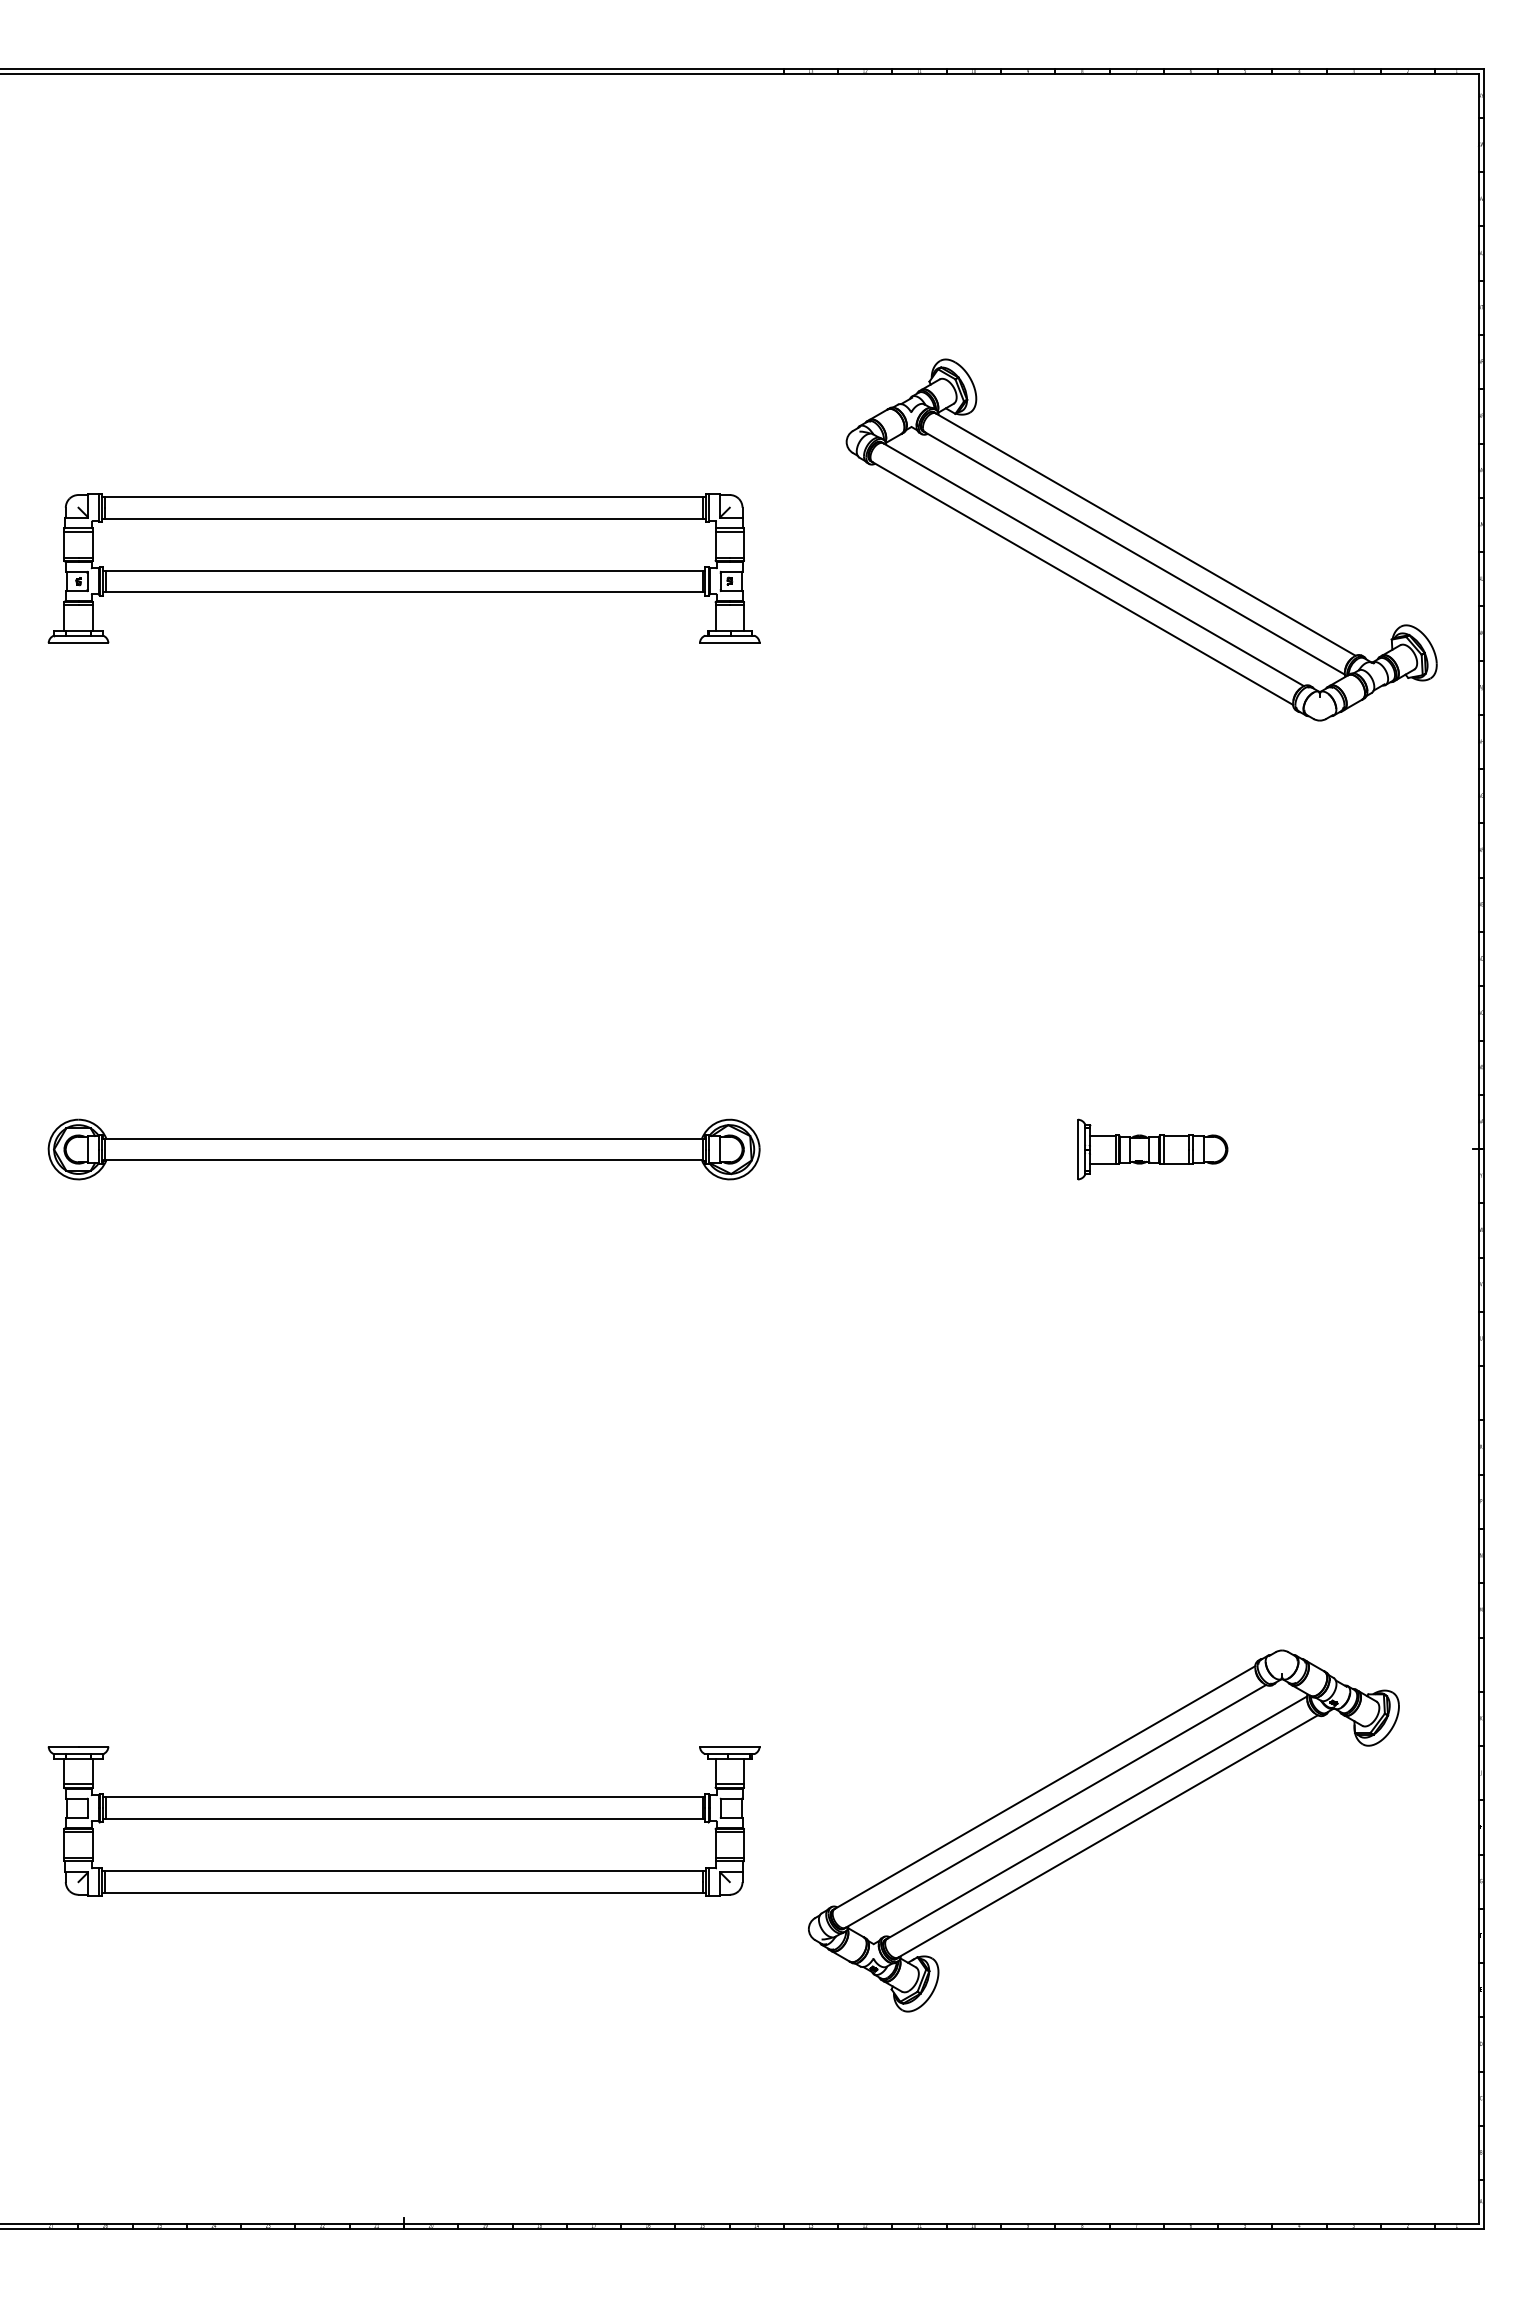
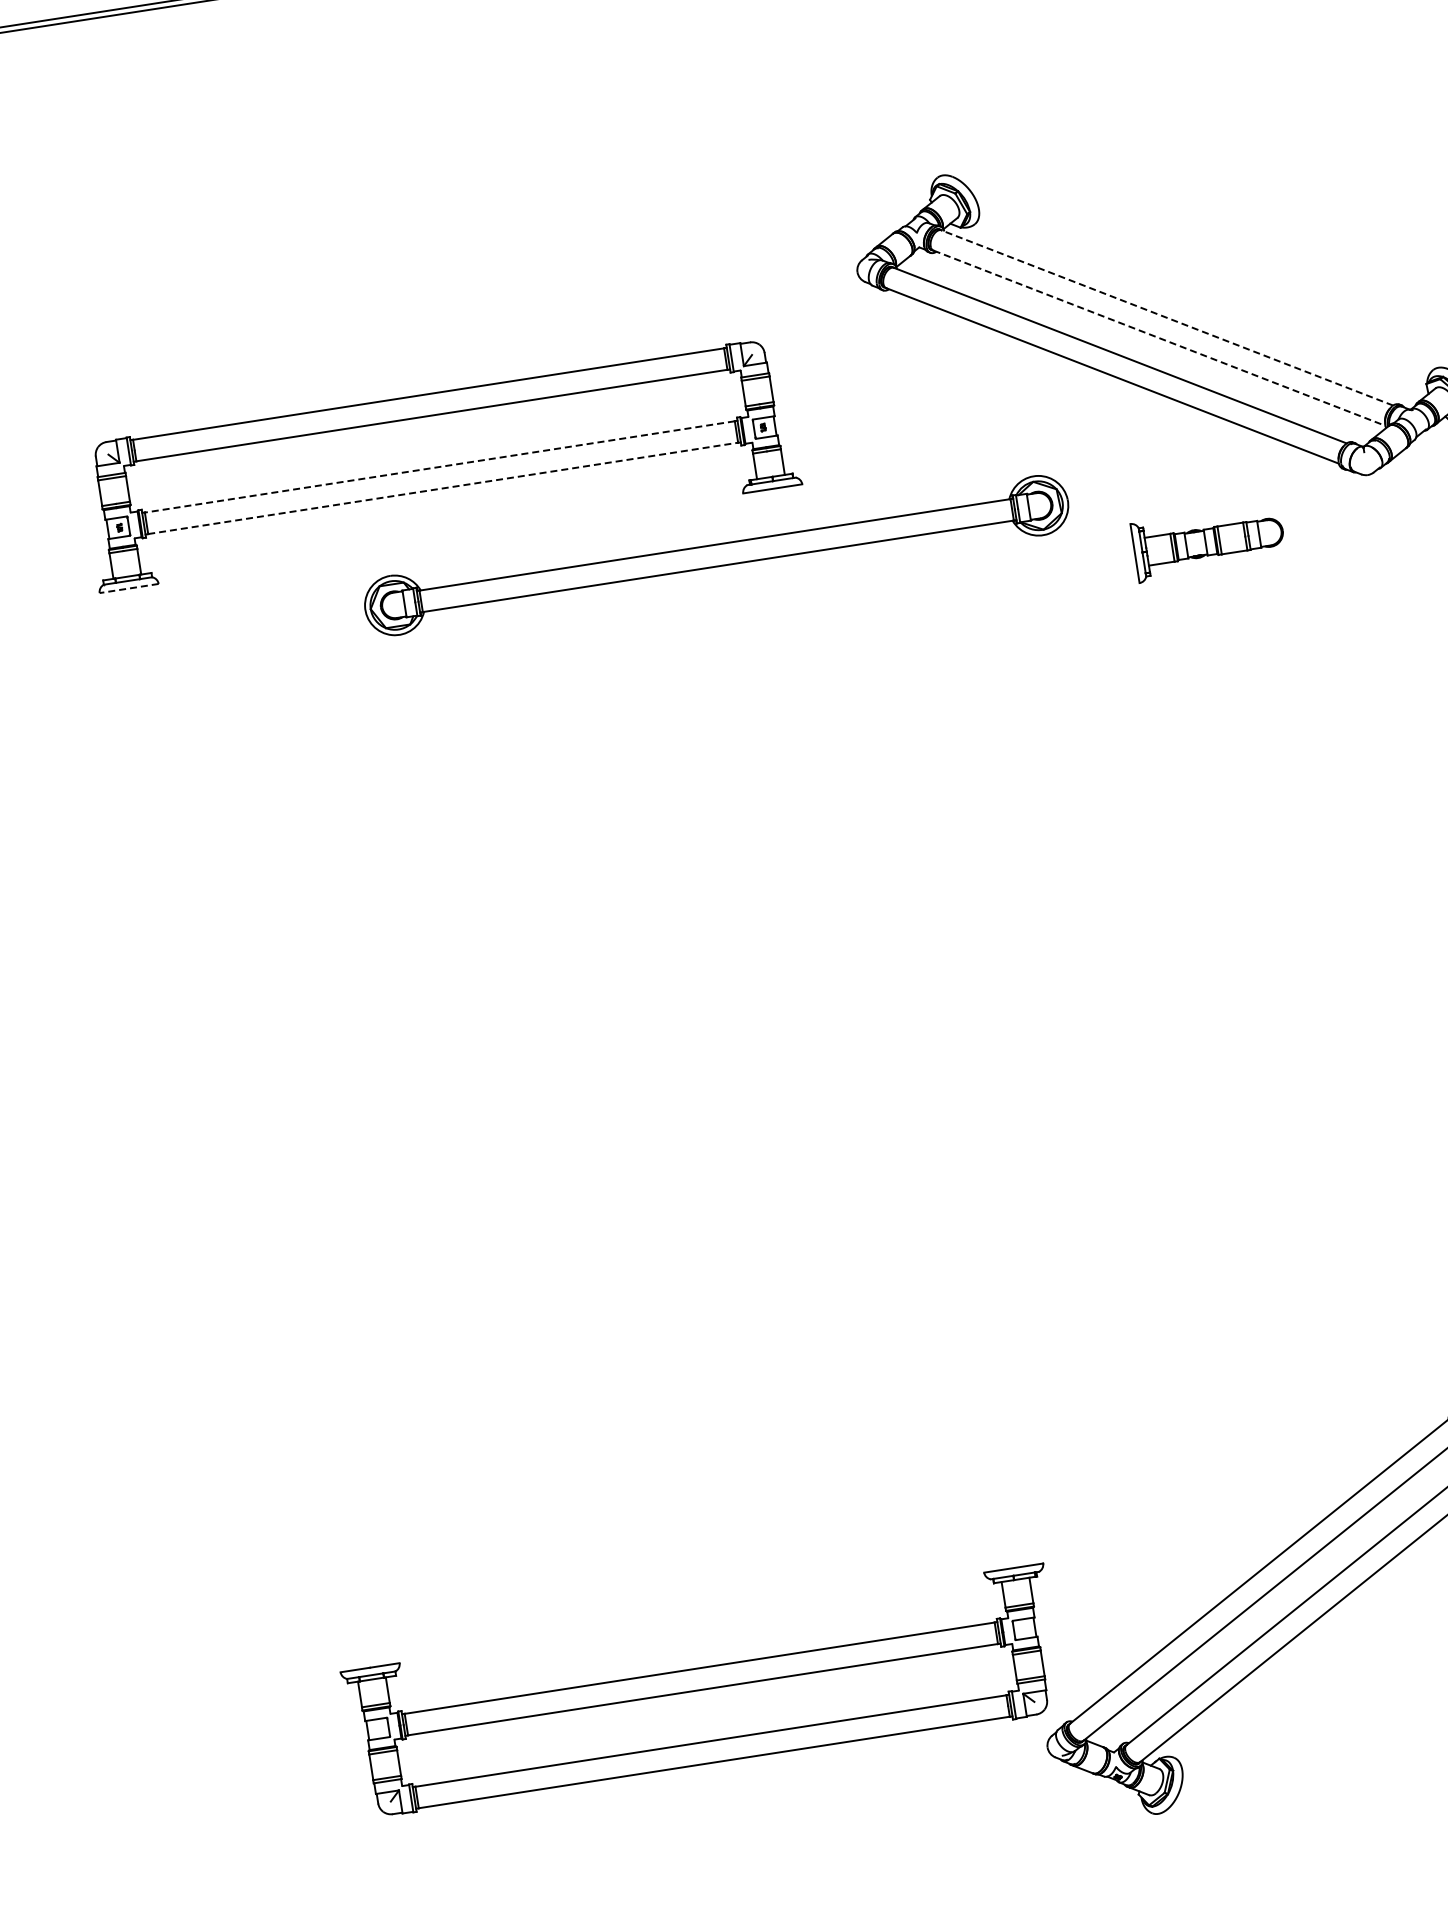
line: (1145, 534) -> (1166, 317), solid -> dashed
line: (1135, 553) -> (1159, 338), solid -> dashed
line: (403, 570) -> (439, 466), solid -> dashed
line: (404, 592) -> (443, 488), solid -> dashed
line: (78, 643) -> (129, 588), solid -> dashed
part: (403, 1149) -> (716, 555), moved
part: (1152, 1149) -> (1208, 542), moved
part: (403, 1821) -> (702, 1692), moved

